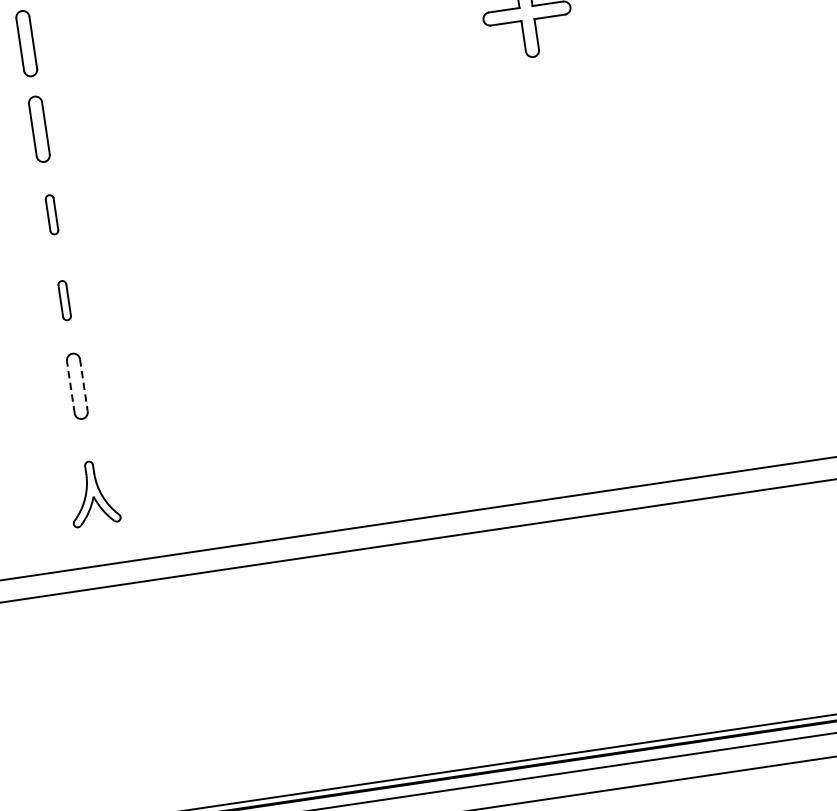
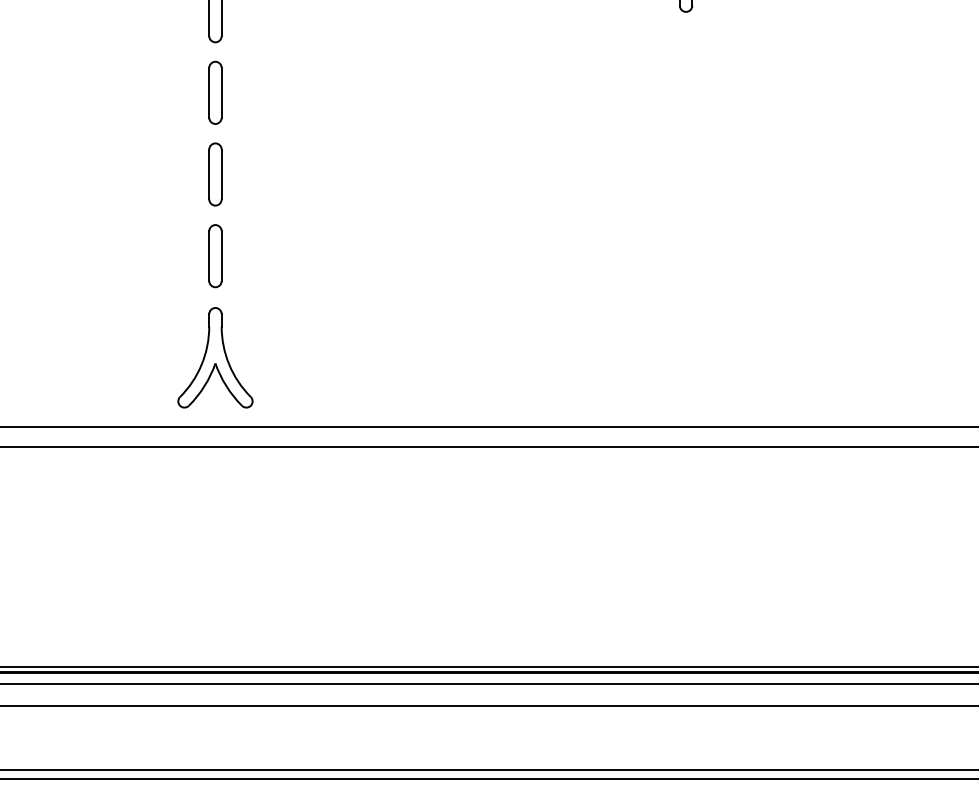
part: (52, 214) -> (215, 92), size x1.67
part: (64, 300) -> (215, 174), size x1.67
line: (83, 385) -> (221, 256), dashed -> solid
line: (71, 387) -> (209, 256), dashed -> solid
part: (93, 492) -> (215, 357), size x1.67

